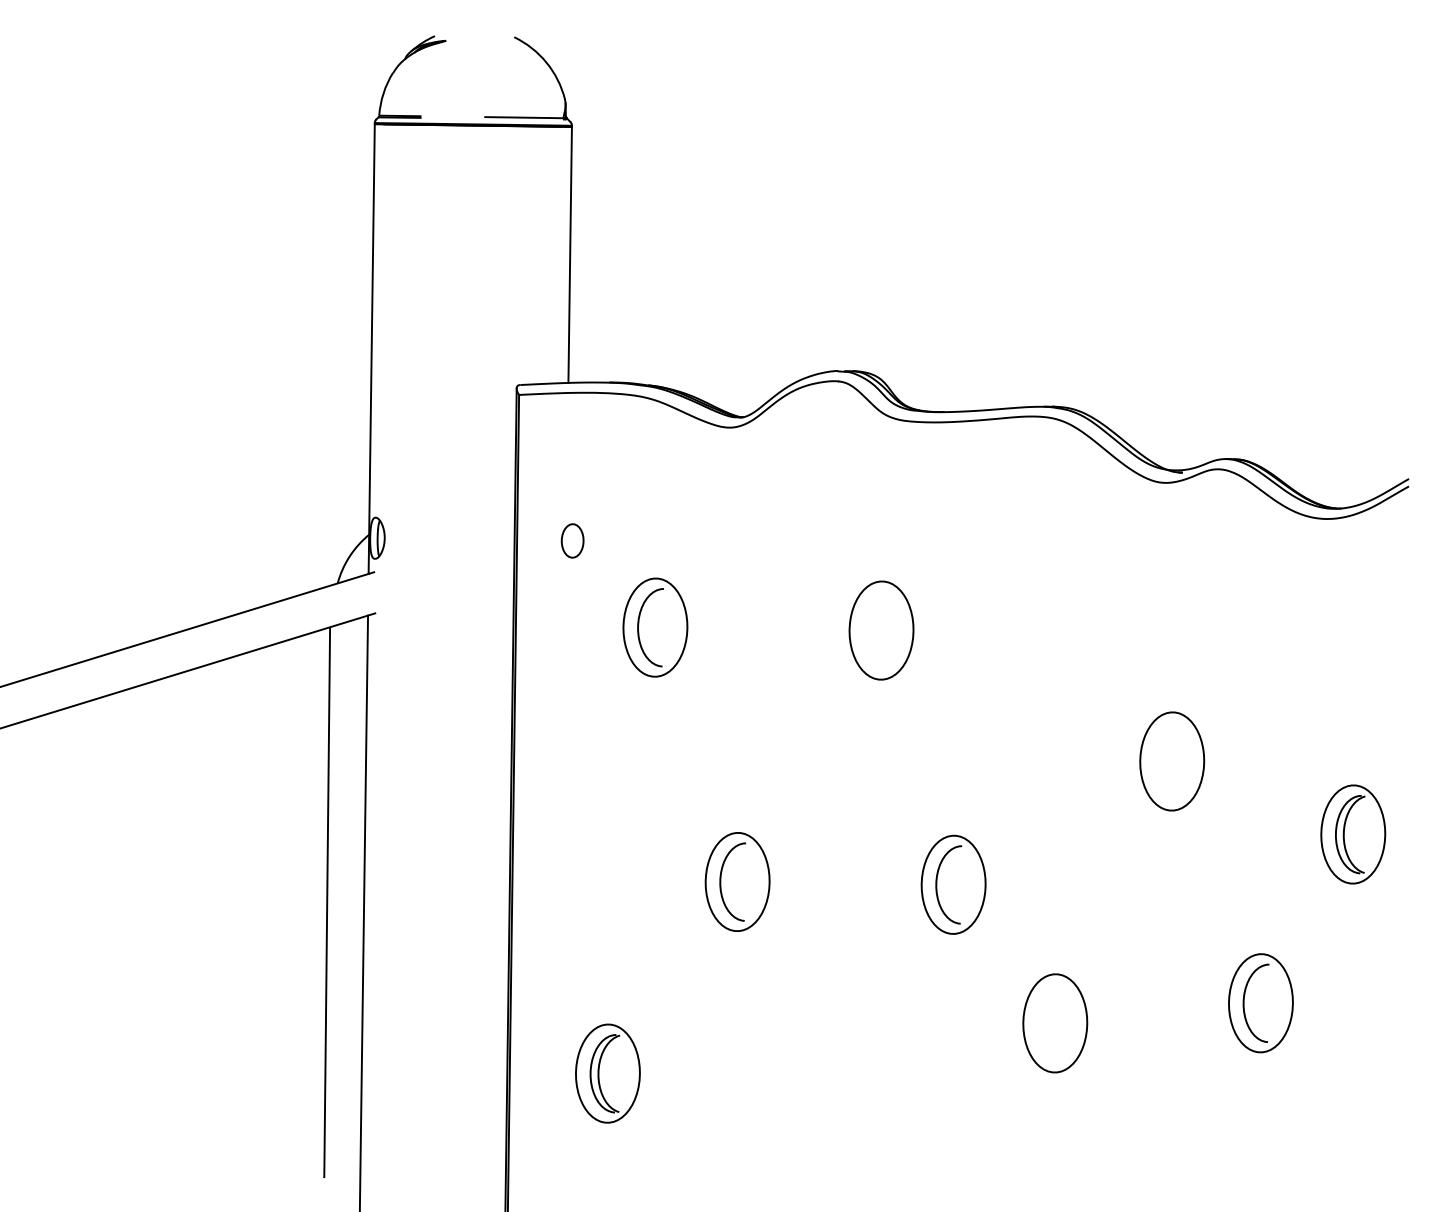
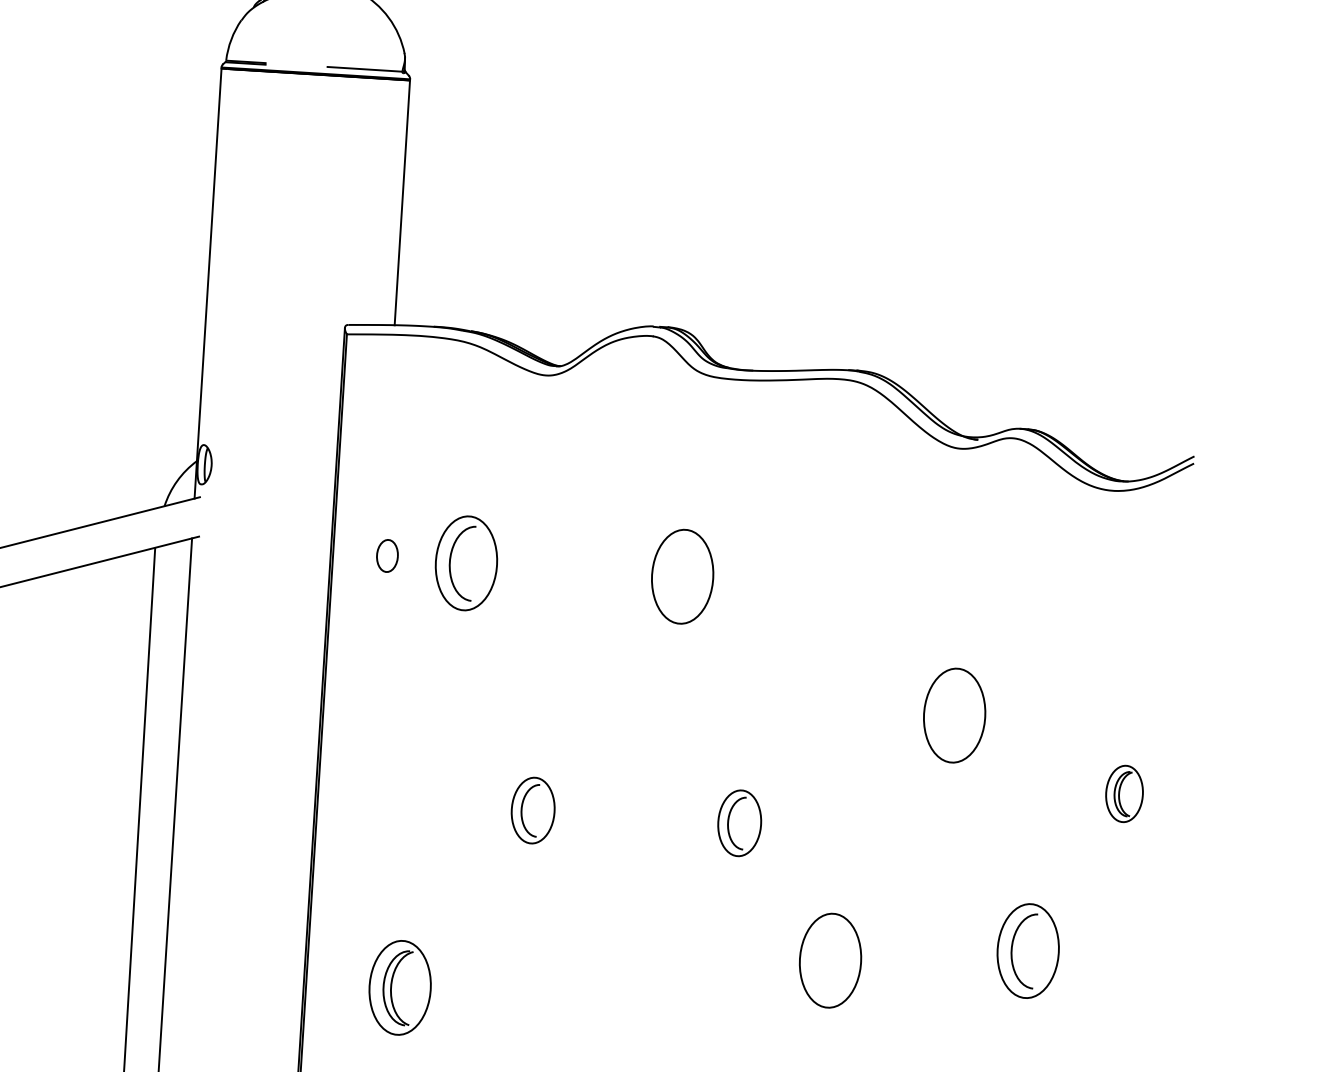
part: (572, 540) -> (387, 555), moved
part: (1353, 834) -> (1124, 793), size x0.6
part: (737, 881) -> (533, 810), size x0.7
part: (953, 884) -> (739, 823), size x0.7

